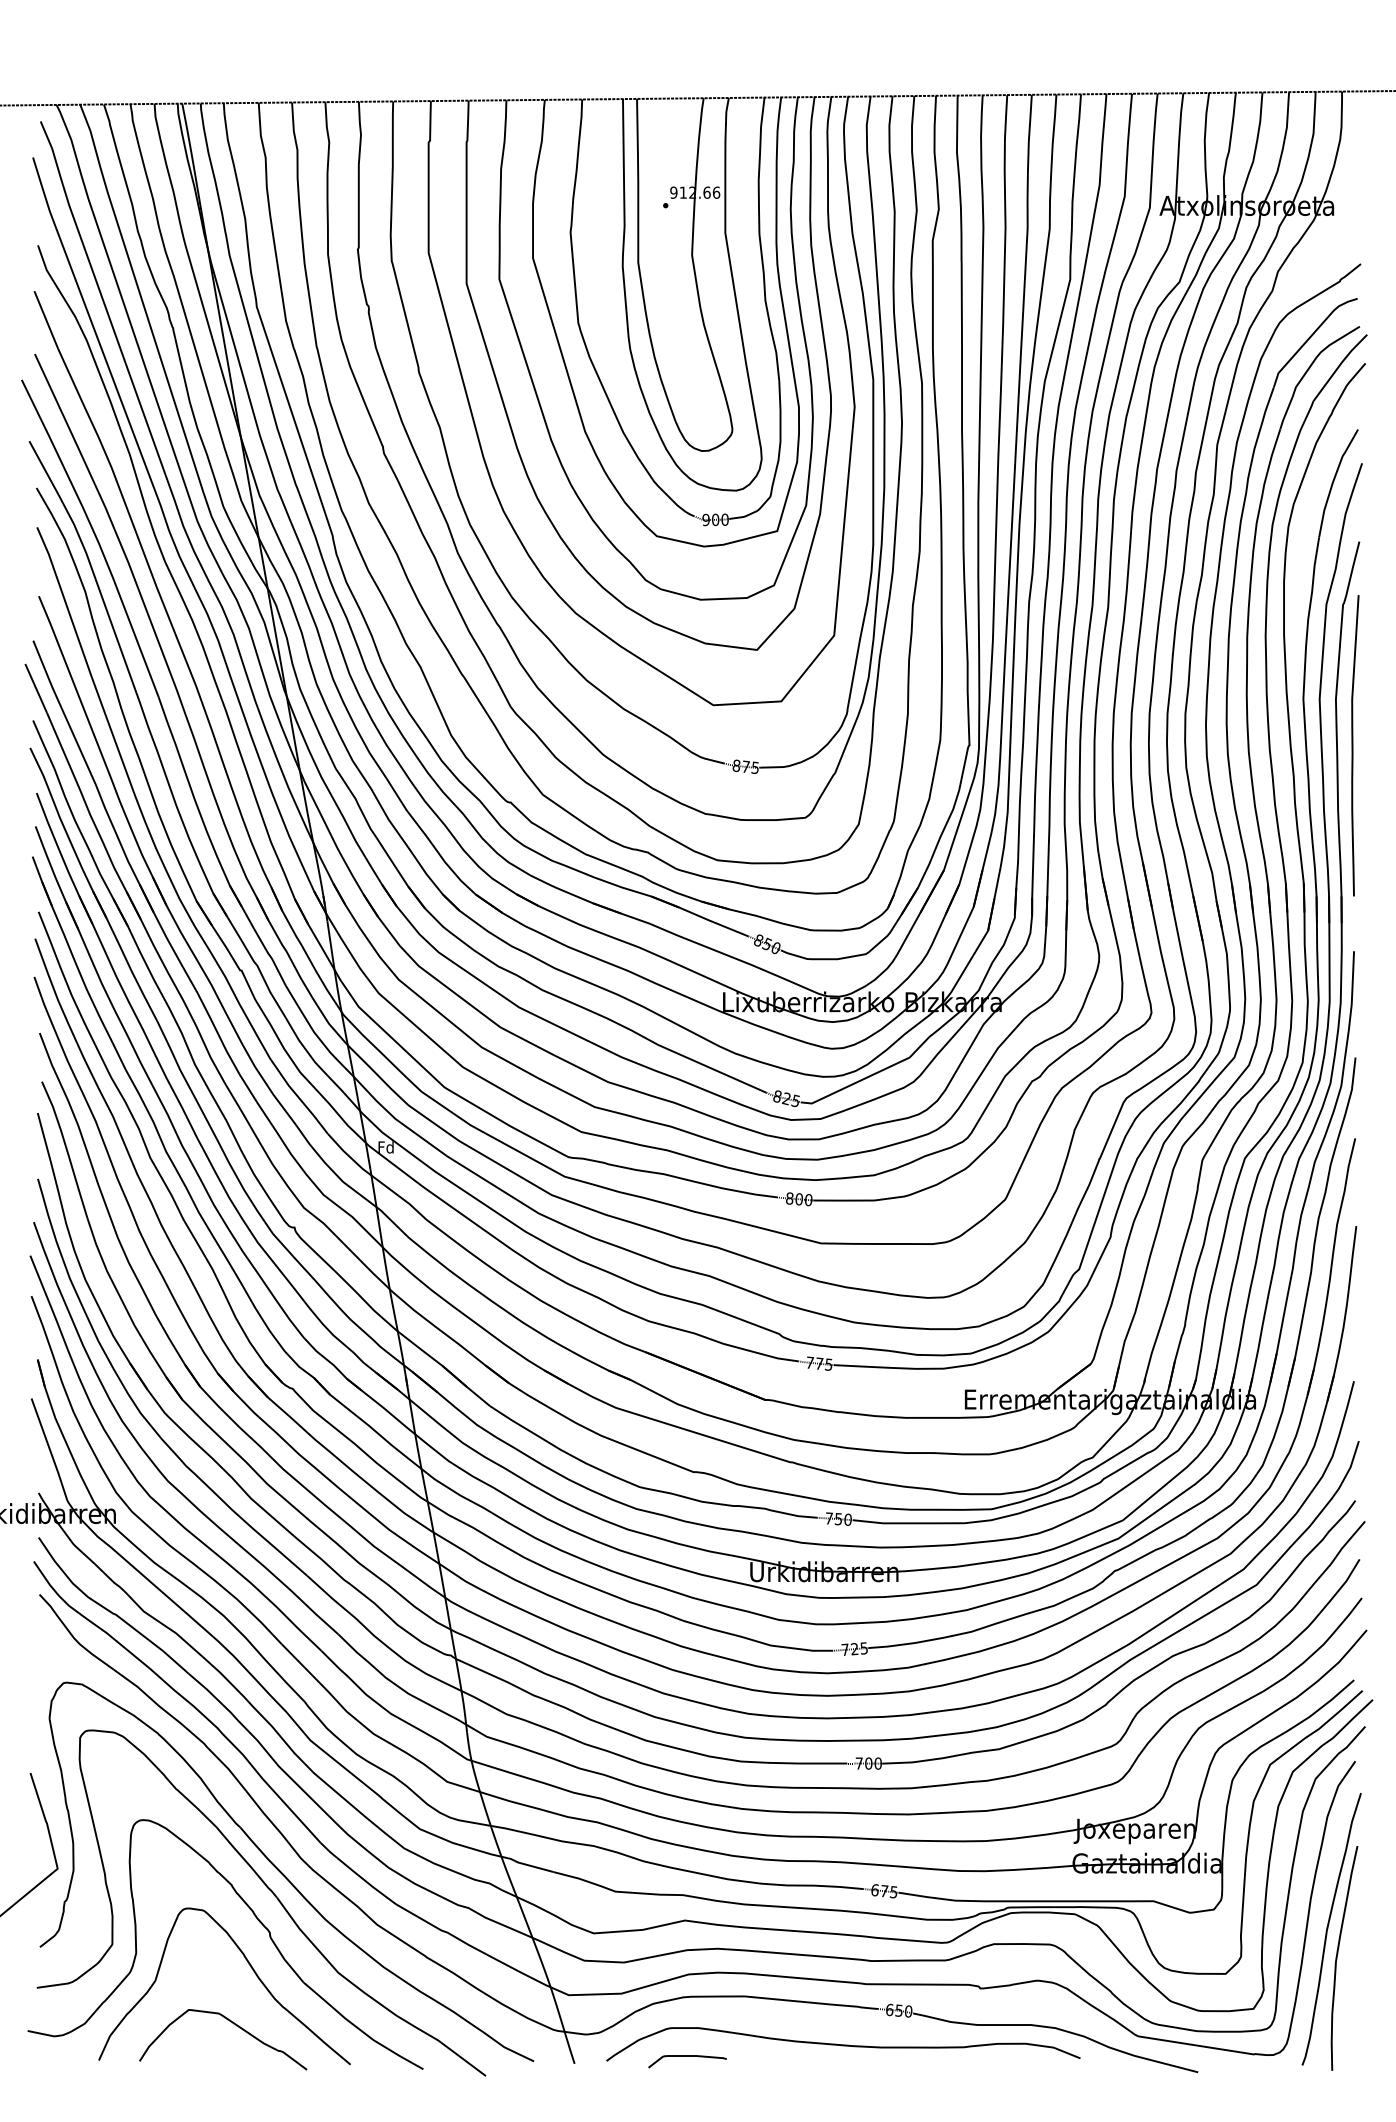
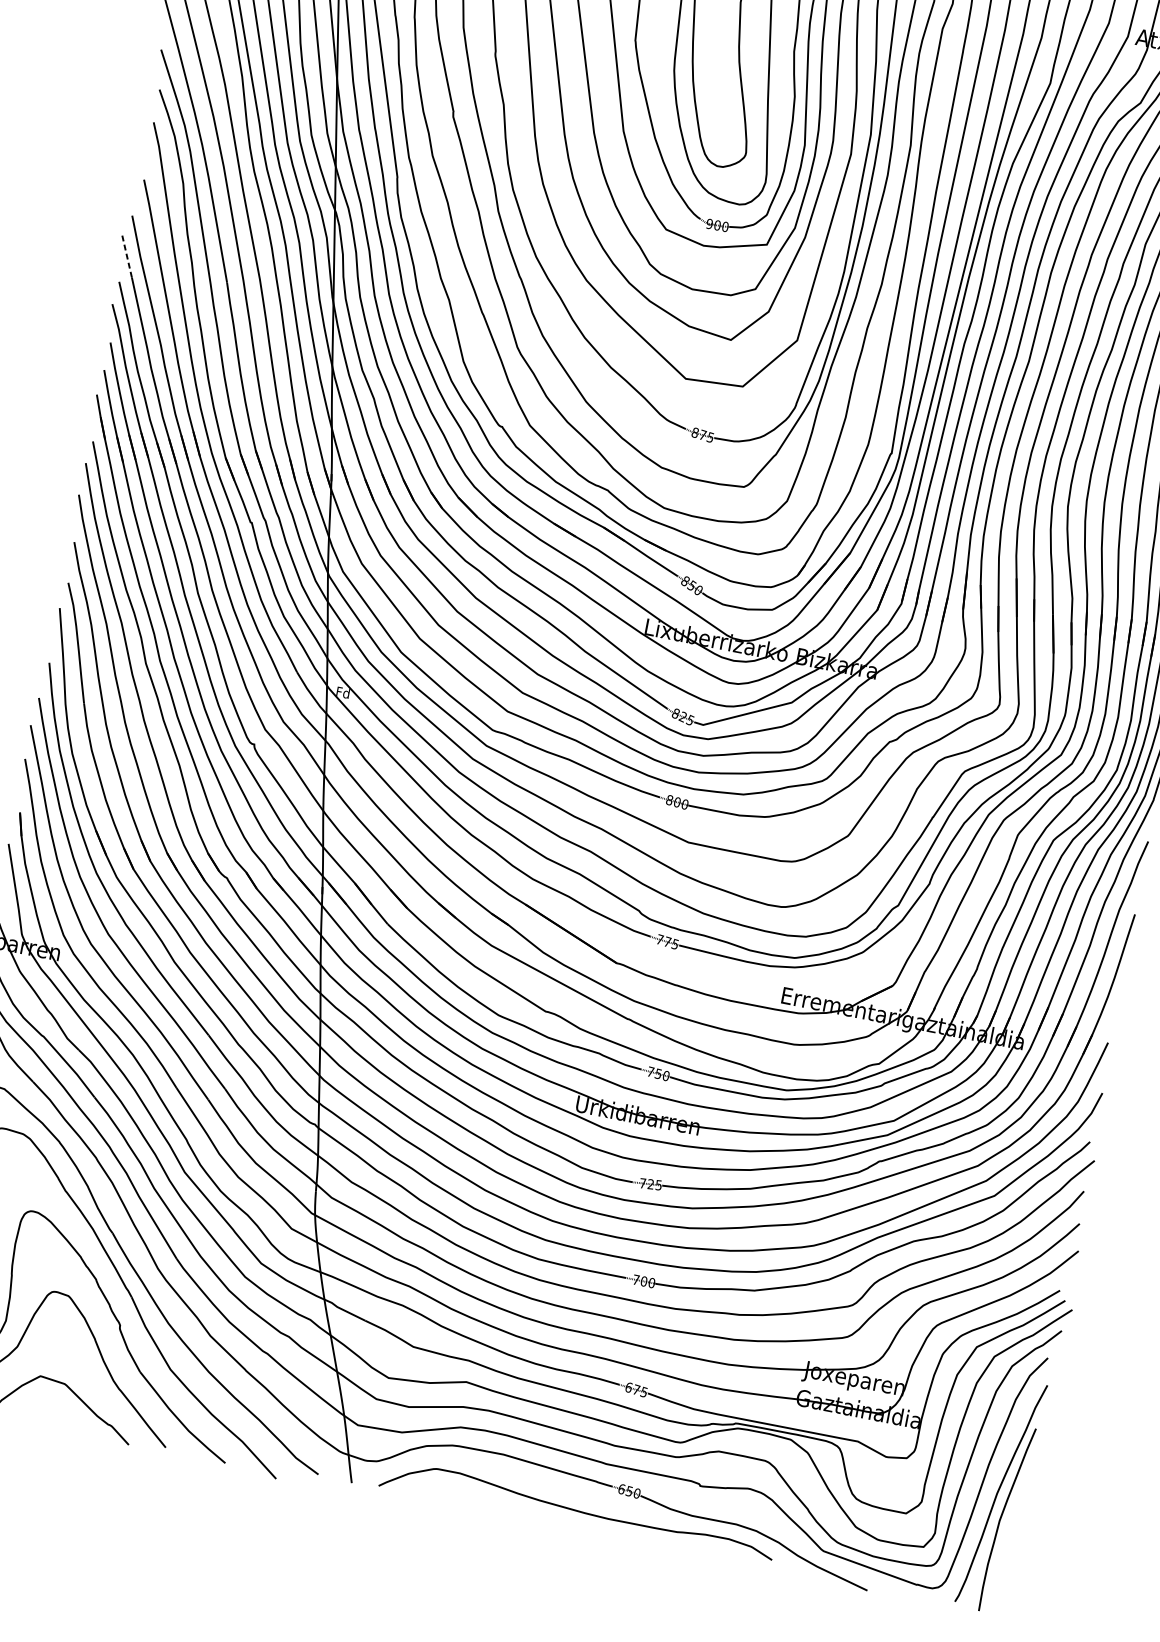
line: (36, 688) -> (127, 255), solid -> dashed
curve: (687, 2056) -> (446, 1495), removed

